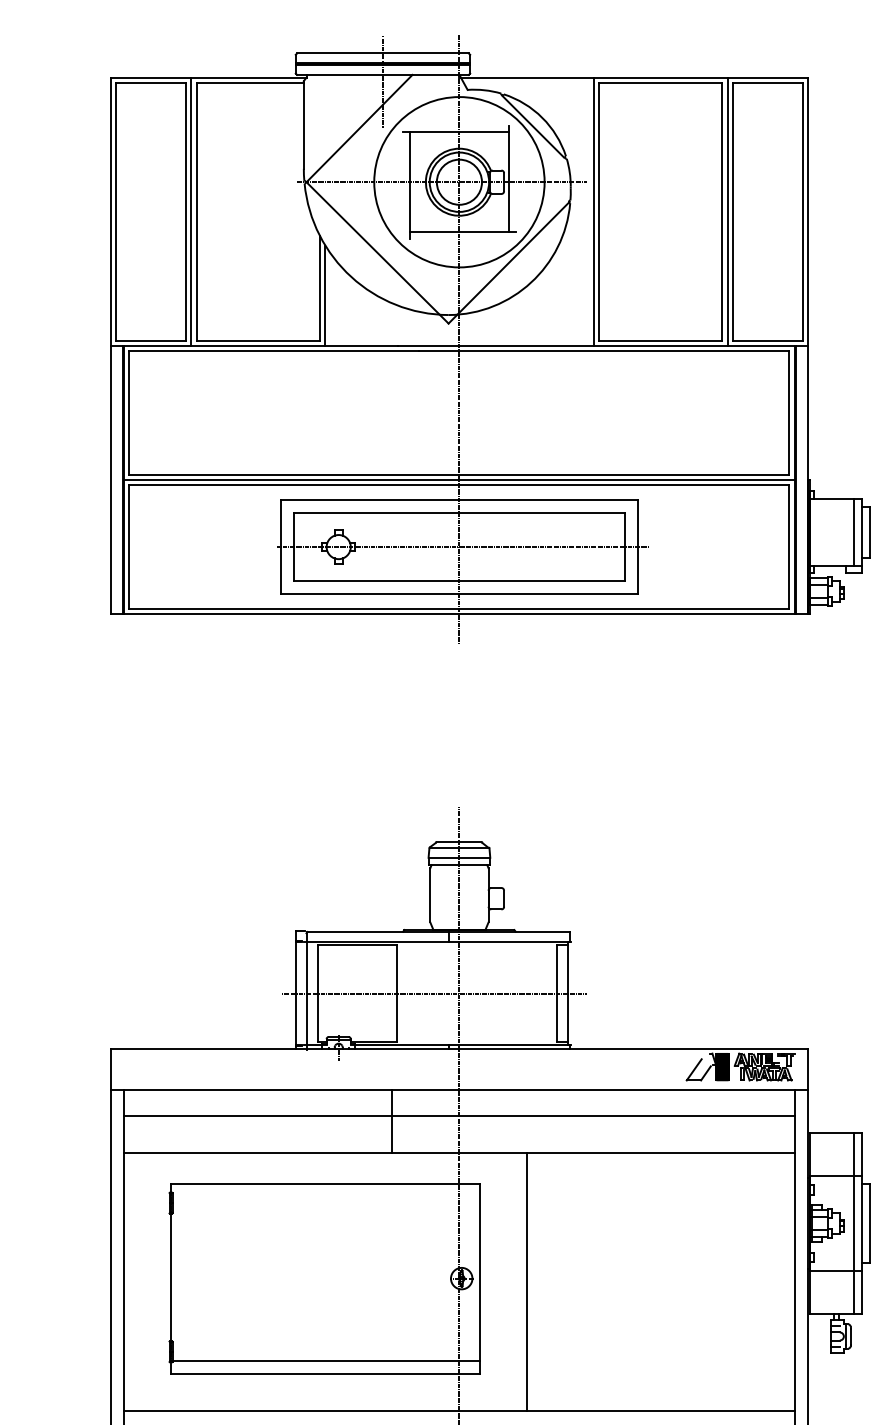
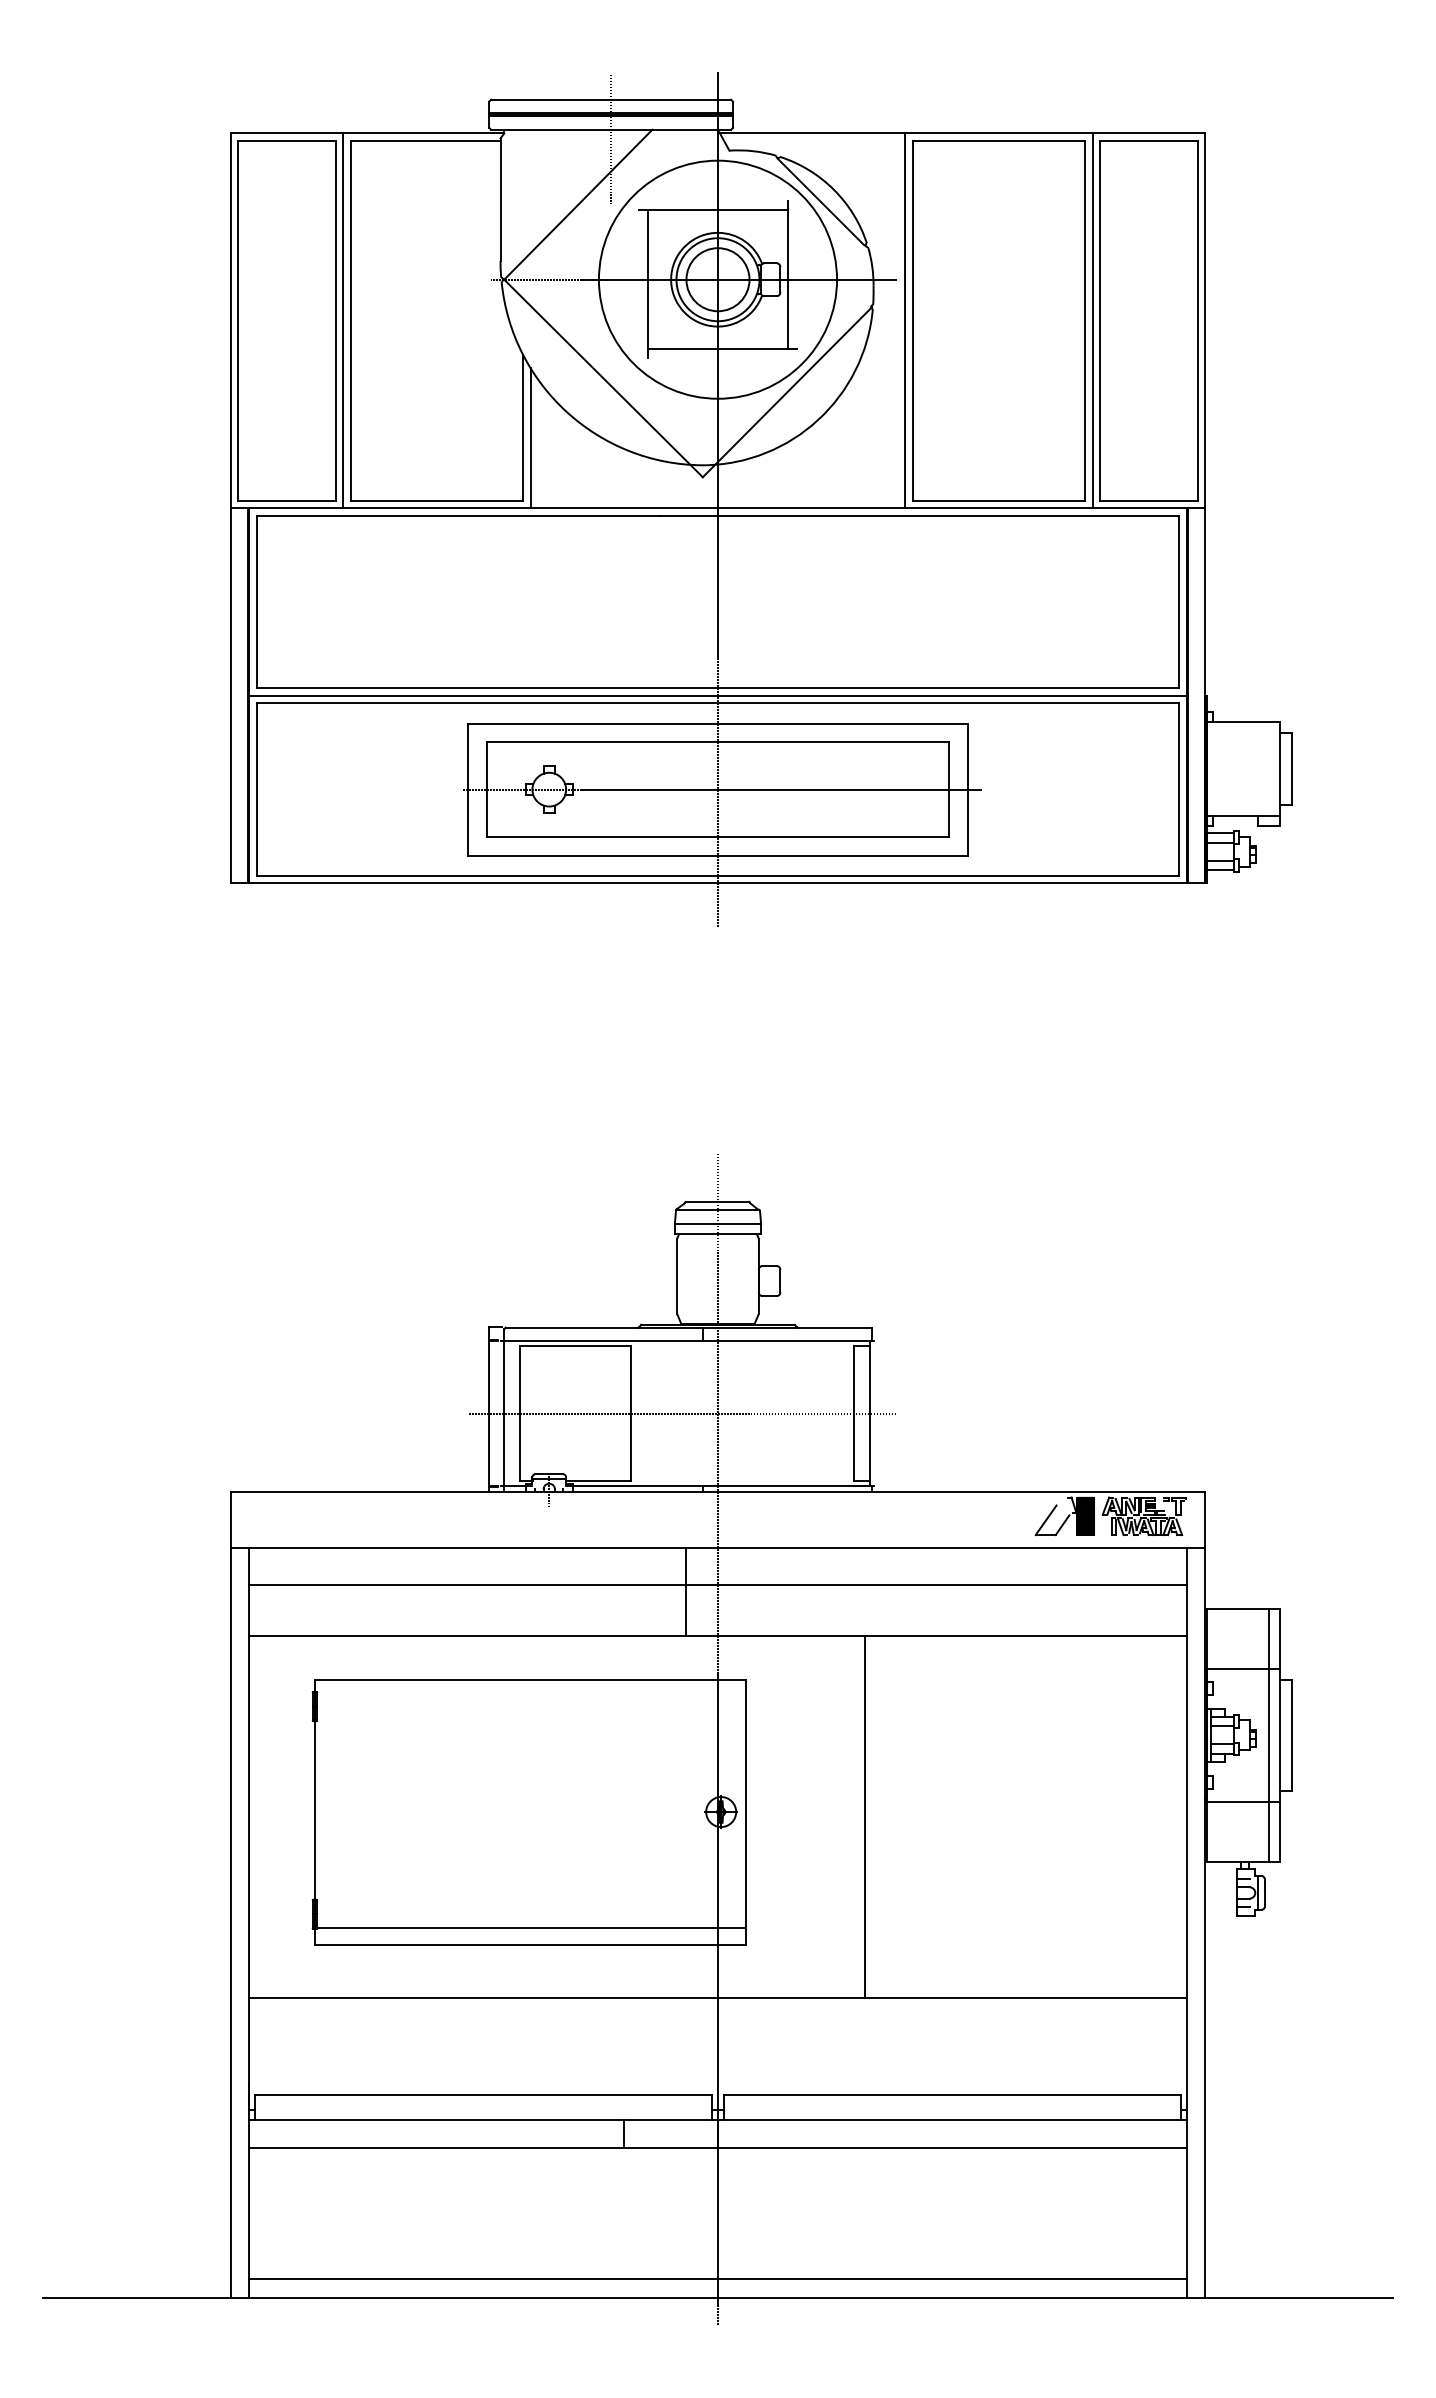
line: (854, 531) -> (1269, 768), removed
line: (392, 1120) -> (686, 1591), moved
line: (526, 1281) -> (864, 1816), moved

